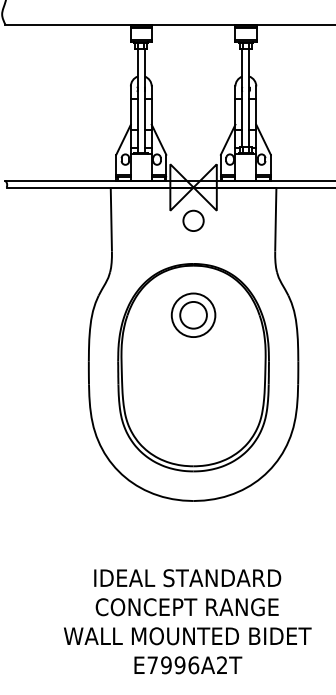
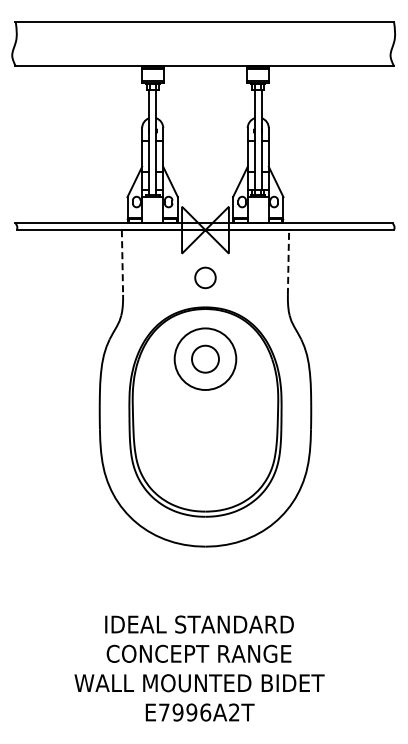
line: (111, 219) -> (122, 262), solid -> dashed
line: (275, 219) -> (288, 262), solid -> dashed
circle: (193, 220) -> (205, 277), moved
circle: (193, 315) -> (205, 359), size x1.4

